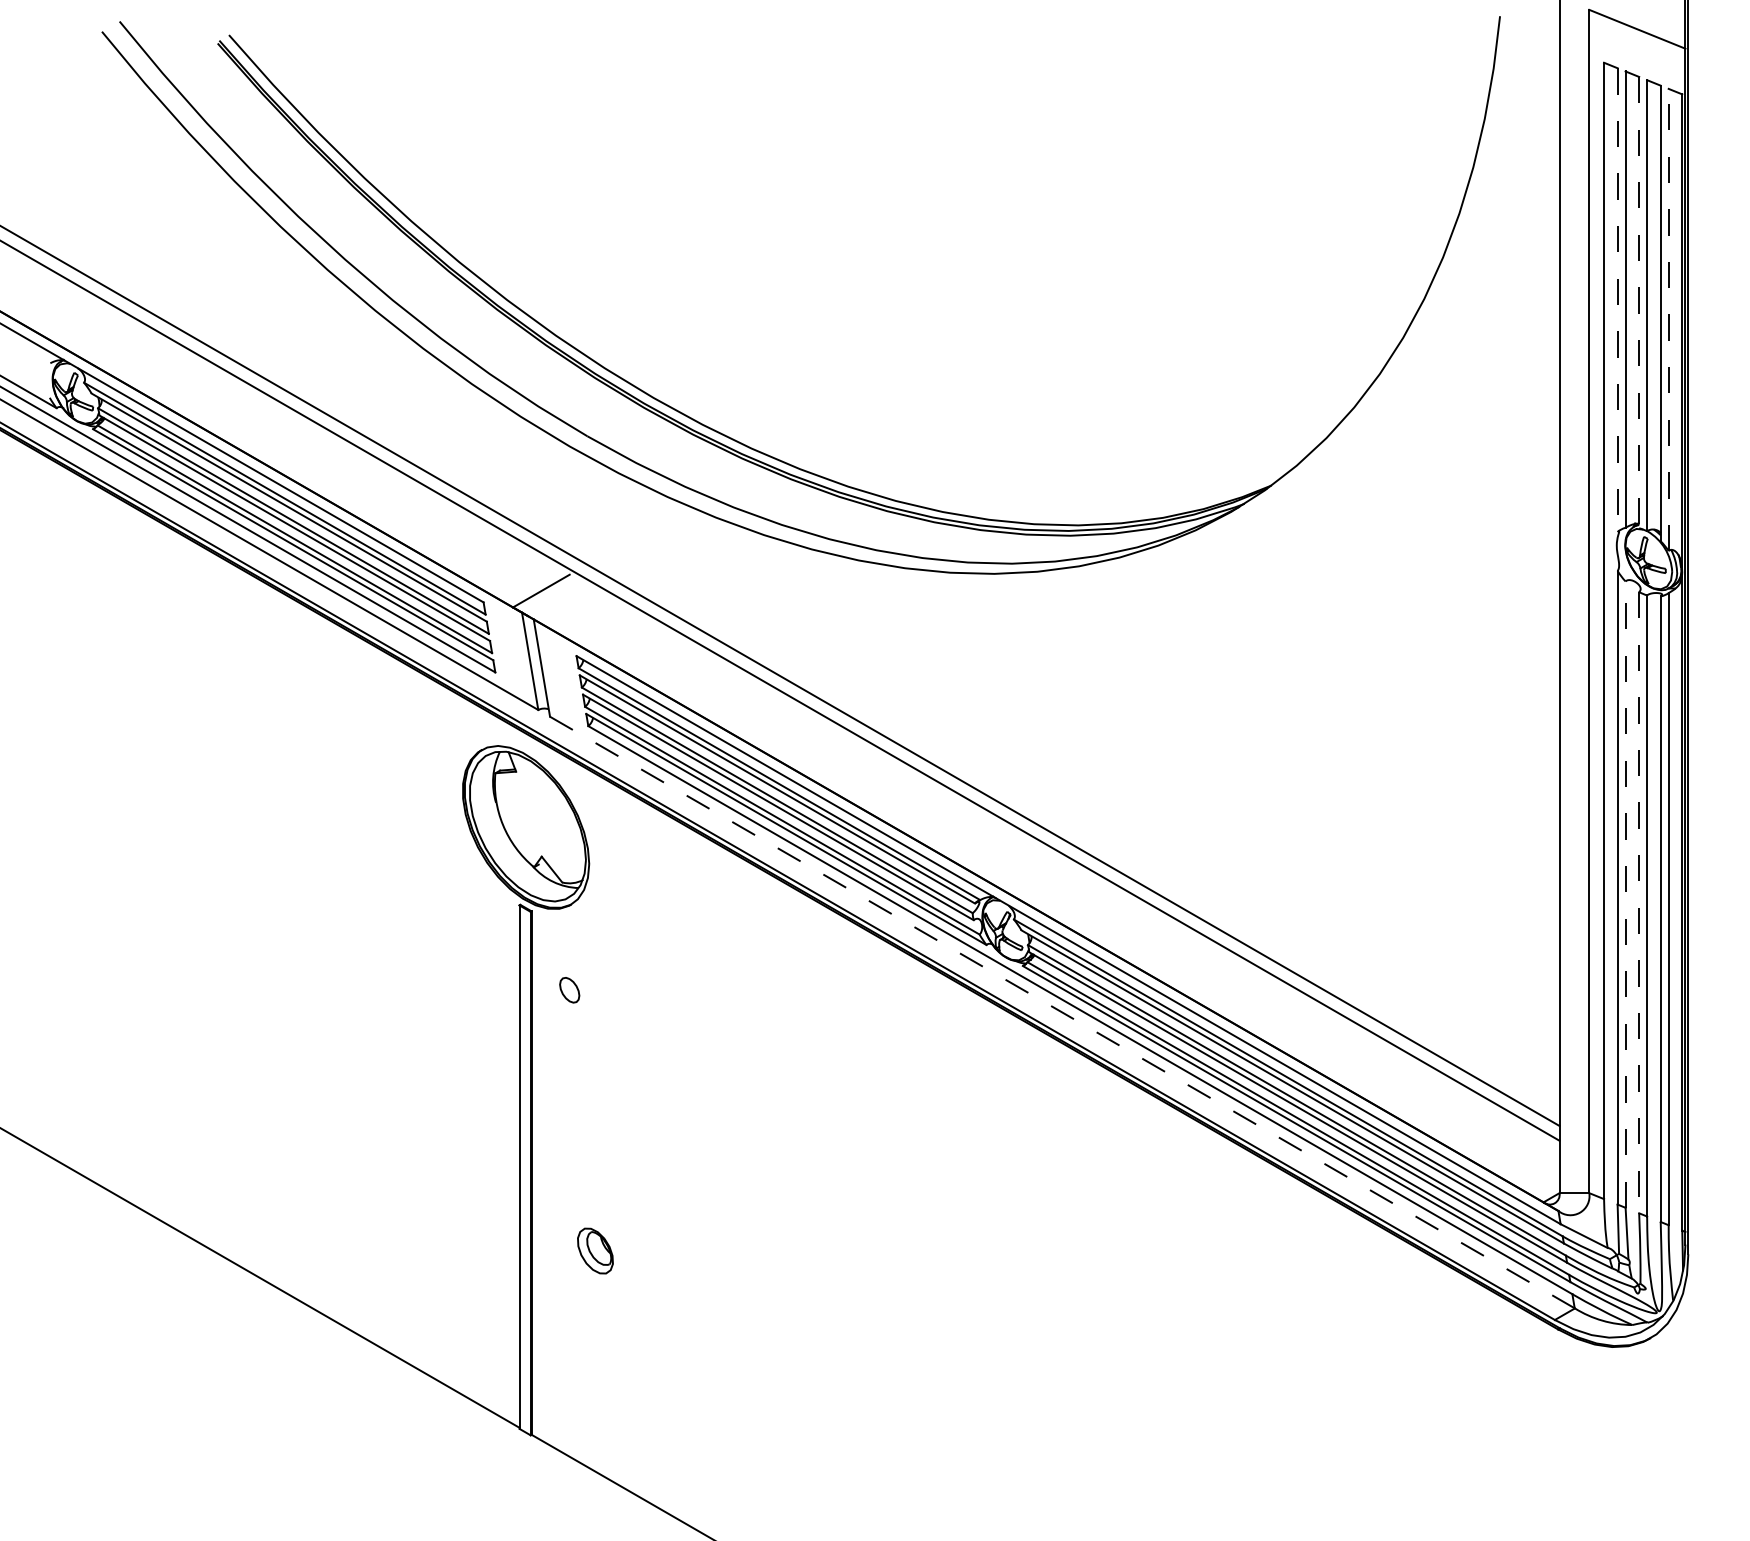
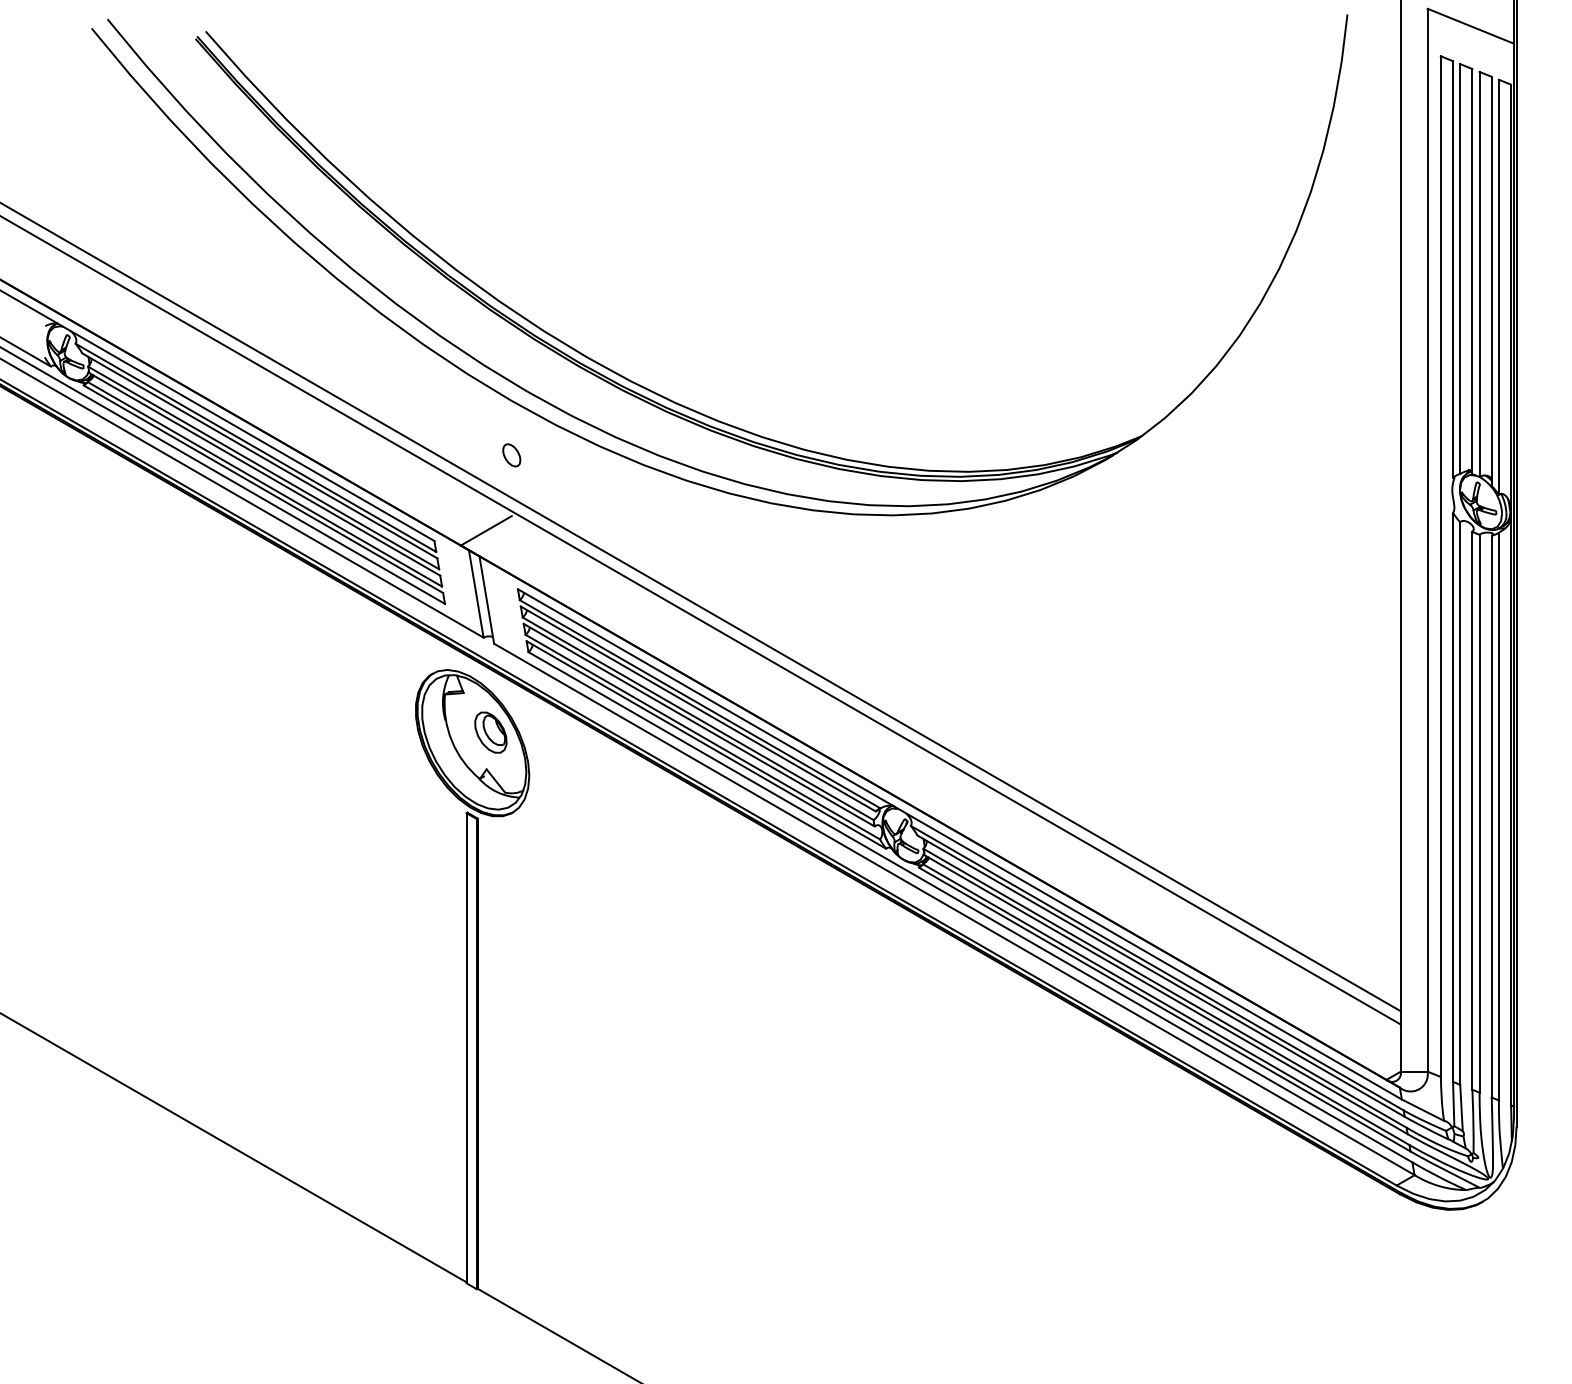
line: (1618, 300) -> (1453, 269), dashed -> solid
line: (1639, 302) -> (1472, 271), dashed -> solid
line: (1668, 320) -> (1498, 287), dashed -> solid
line: (1625, 894) -> (1460, 803), dashed -> solid
line: (1639, 903) -> (1472, 811), dashed -> solid
part: (569, 990) -> (511, 455), moved
line: (1062, 1012) -> (954, 909), dashed -> solid
part: (595, 1250) -> (490, 732), moved

